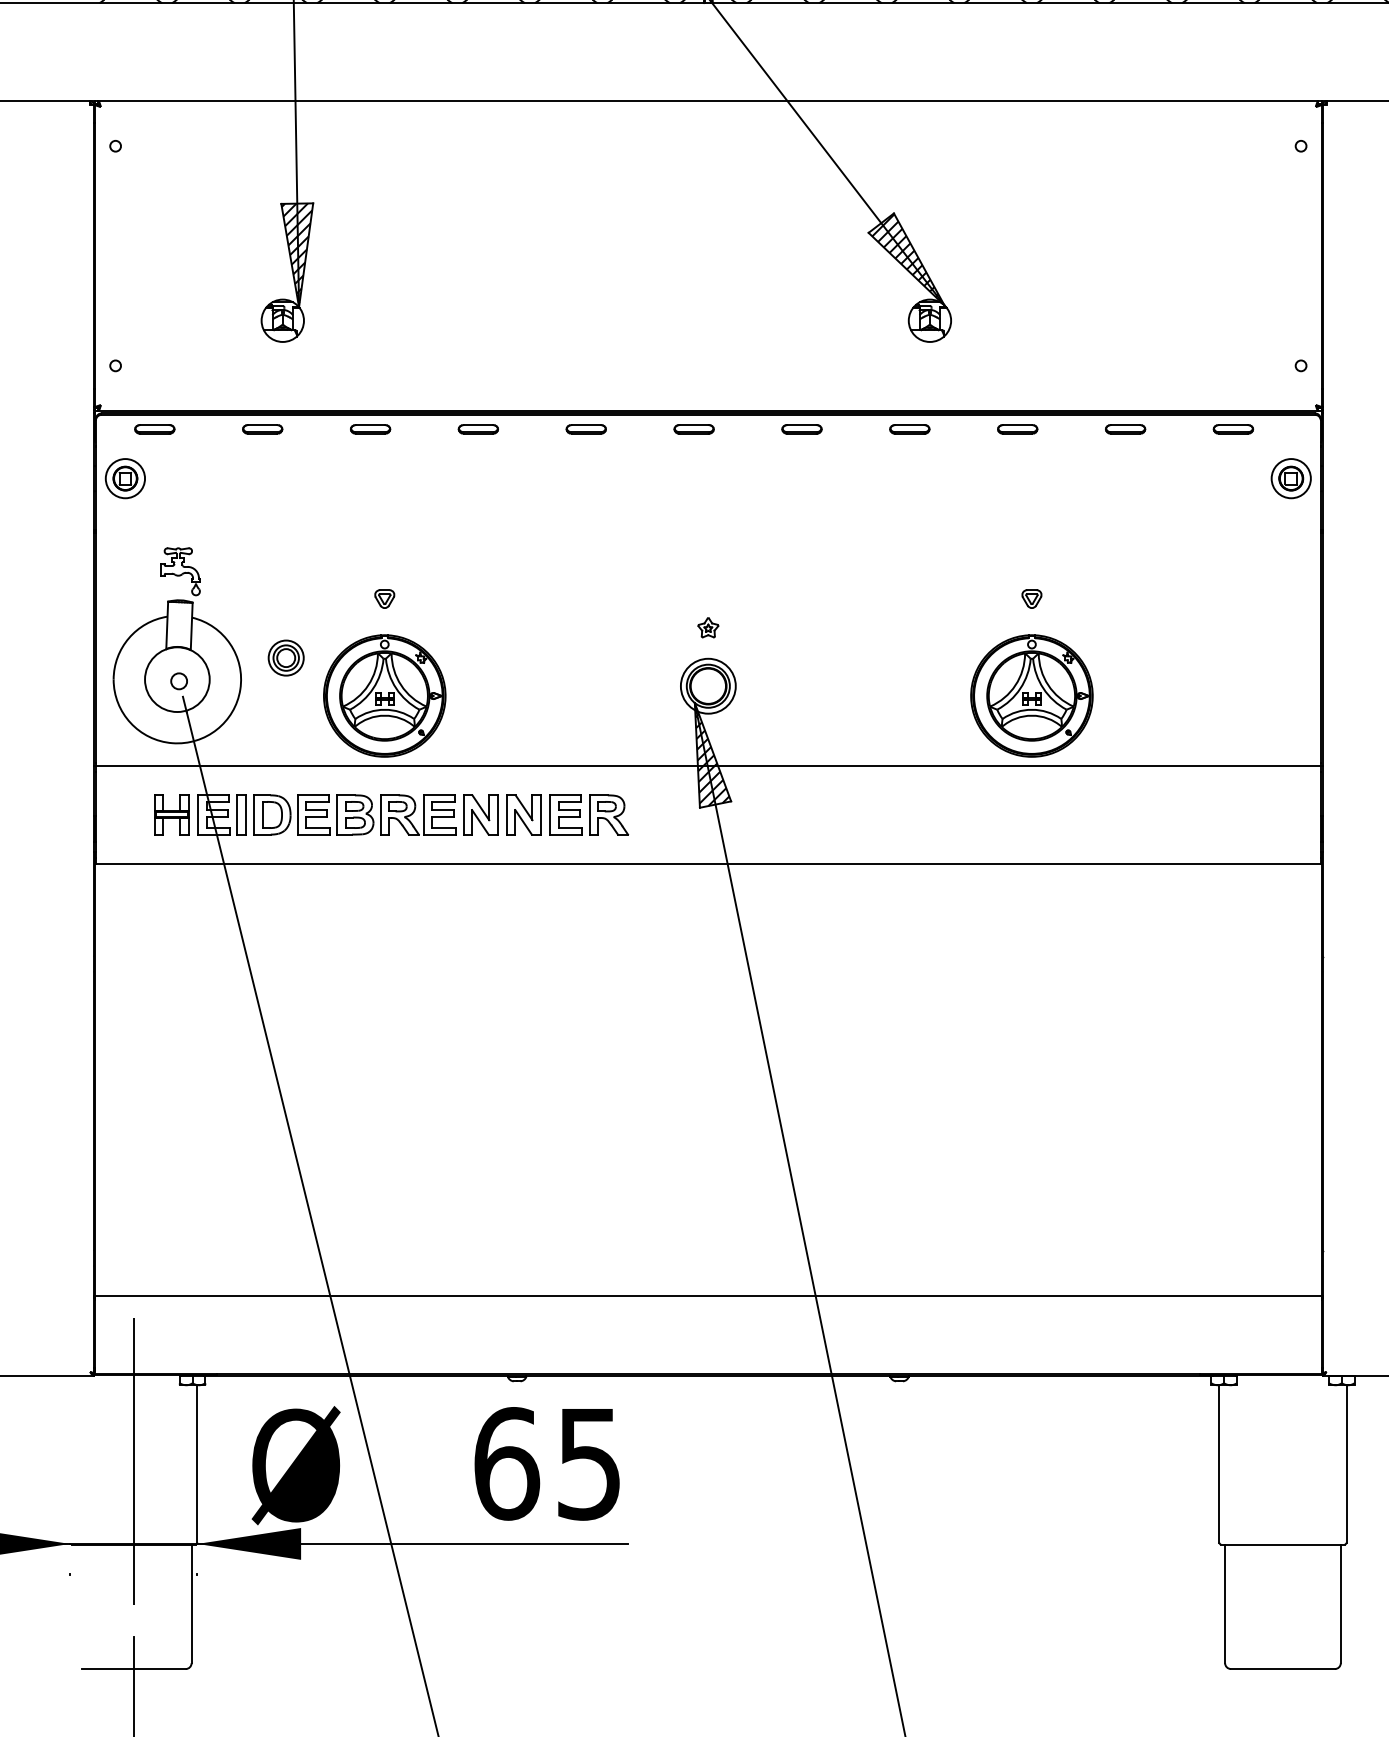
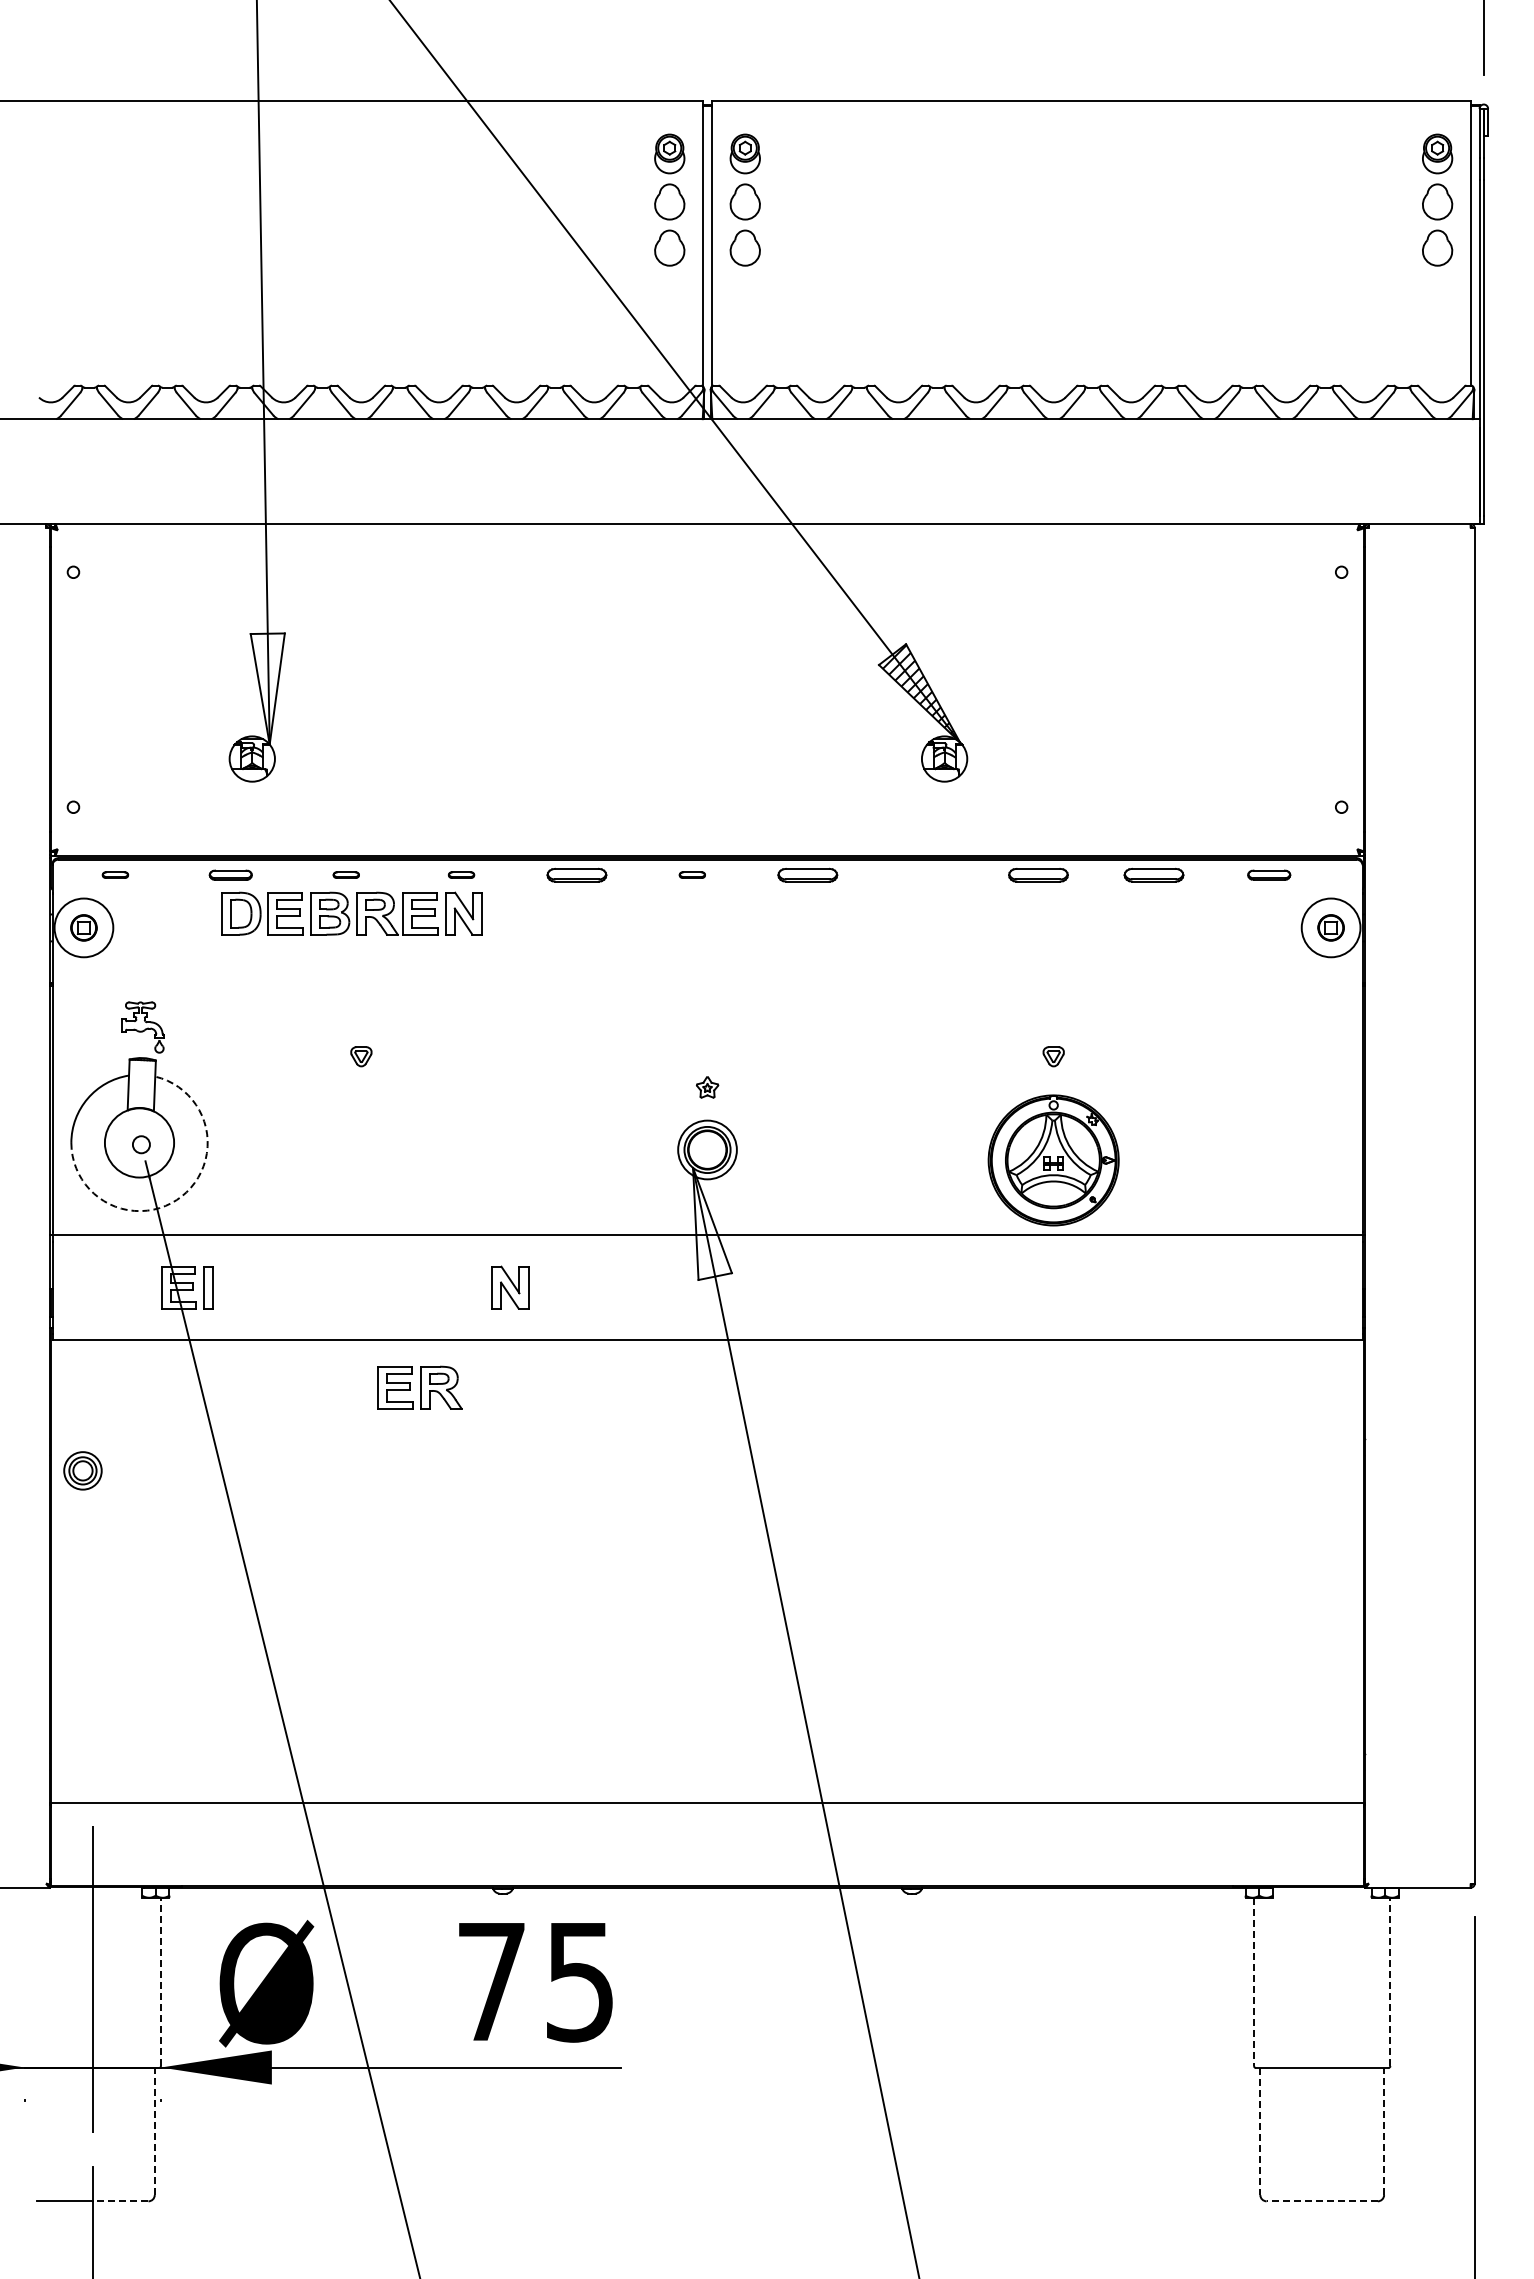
hatch: (297, 252) -> (267, 686), removed
part: (154, 428) -> (115, 874), size x0.6
part: (370, 428) -> (346, 874), size x0.6
part: (478, 428) -> (461, 874), size x0.6
part: (585, 428) -> (576, 874), size x1.4
part: (694, 428) -> (692, 874), size x0.6
part: (801, 428) -> (807, 874), size x1.4
part: (910, 428) -> (923, 874), removed
part: (1017, 428) -> (1038, 874), size x1.4
part: (1125, 428) -> (1153, 874), size x1.4
circle: (125, 478) -> (83, 927), size x1.4
circle: (1291, 478) -> (1331, 927), size x1.4
part: (285, 657) -> (82, 1470), moved
part: (384, 696) -> (361, 1160), removed
arc: (216, 729) -> (181, 1196), solid -> dashed
hatch: (712, 755) -> (711, 1224), removed
part: (171, 814) -> (133, 1287), removed
part: (375, 814) -> (351, 913), moved
part: (588, 814) -> (419, 1387), moved
line: (197, 1463) -> (161, 1981), solid -> dashed
text: (507, 1463) -> (492, 1981), 65 -> 75
line: (1346, 1463) -> (1390, 1981), solid -> dashed
line: (1219, 1464) -> (1254, 1982), solid -> dashed
line: (191, 1603) -> (154, 2131), solid -> dashed
line: (1341, 1603) -> (1384, 2131), solid -> dashed
line: (1225, 1604) -> (1260, 2132), solid -> dashed
line: (159, 1669) -> (120, 2201), solid -> dashed
line: (1283, 1669) -> (1322, 2201), solid -> dashed

